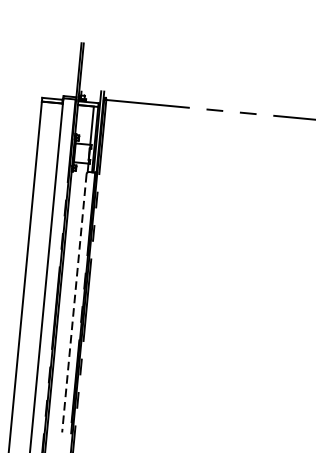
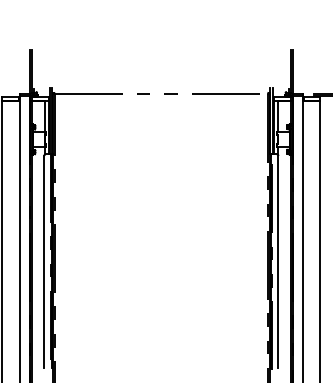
line: (74, 302) -> (44, 261), dashed -> solid

